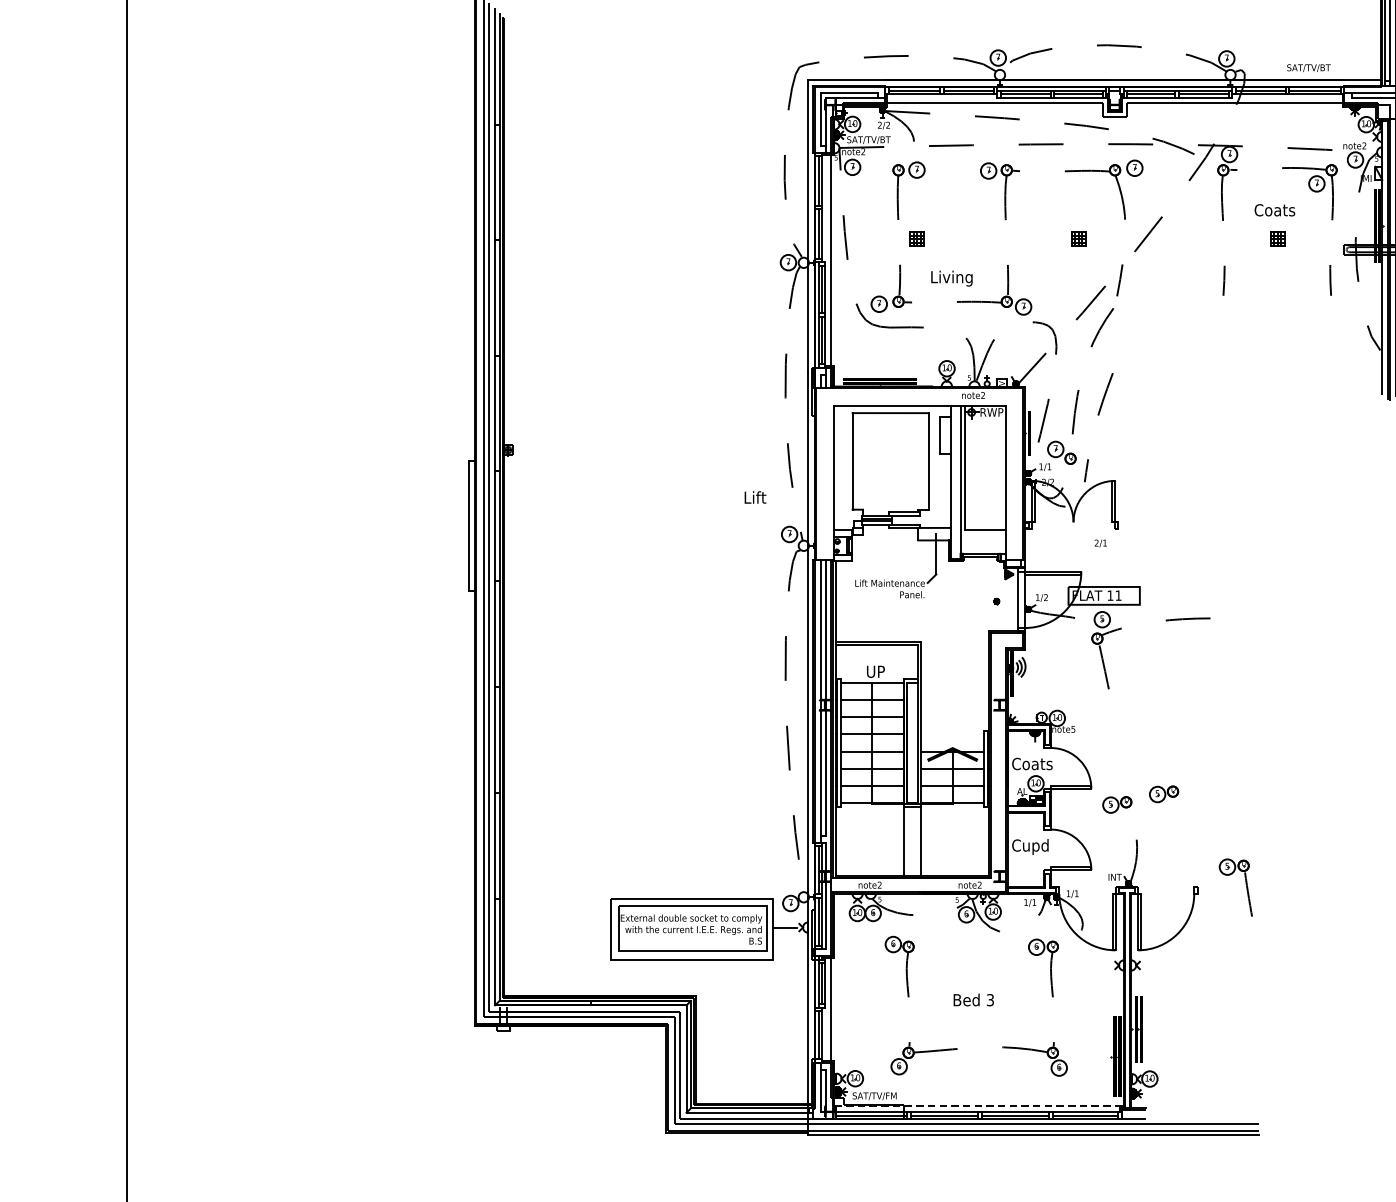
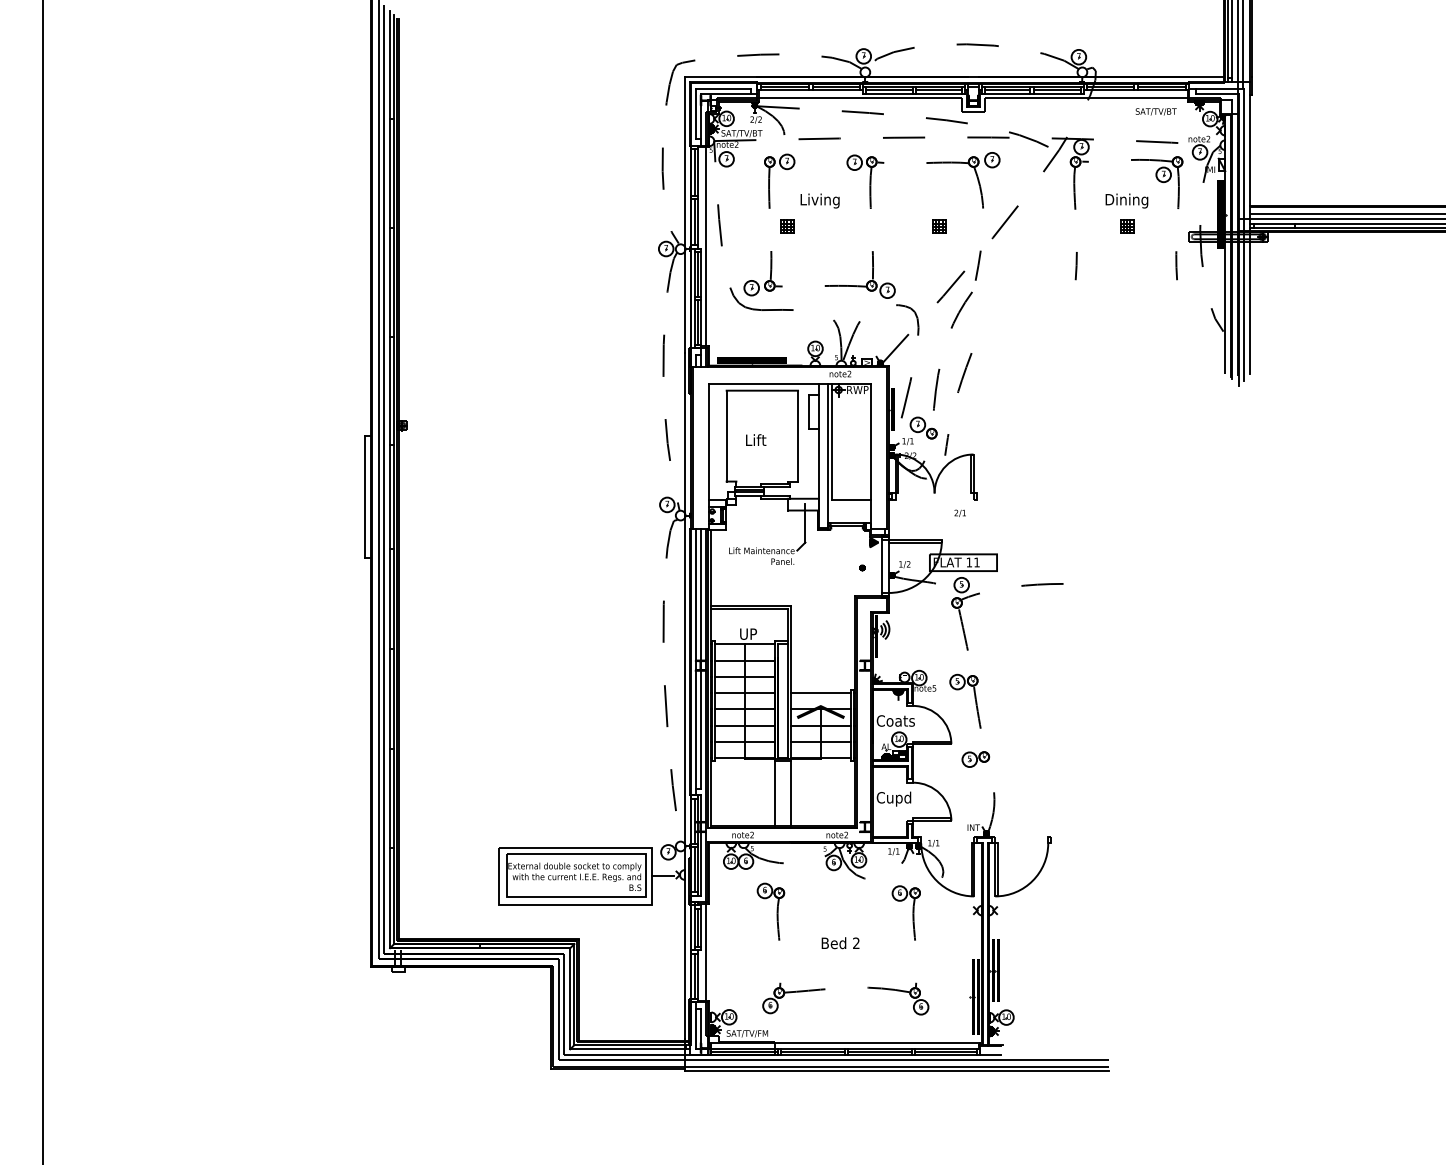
text: (1308, 67) -> (1155, 111), moved
text: (1277, 211) -> (1126, 200), Coats -> Dining
text: (951, 278) -> (819, 200), moved
text: (755, 496) -> (756, 439), moved
line: (952, 734) -> (820, 693), added
part: (1163, 794) -> (1019, 749), removed
part: (1245, 884) -> (974, 698), moved
text: (990, 1000) -> (856, 943), 3 -> 2
line: (978, 1106) -> (845, 1043), dashed -> solid

